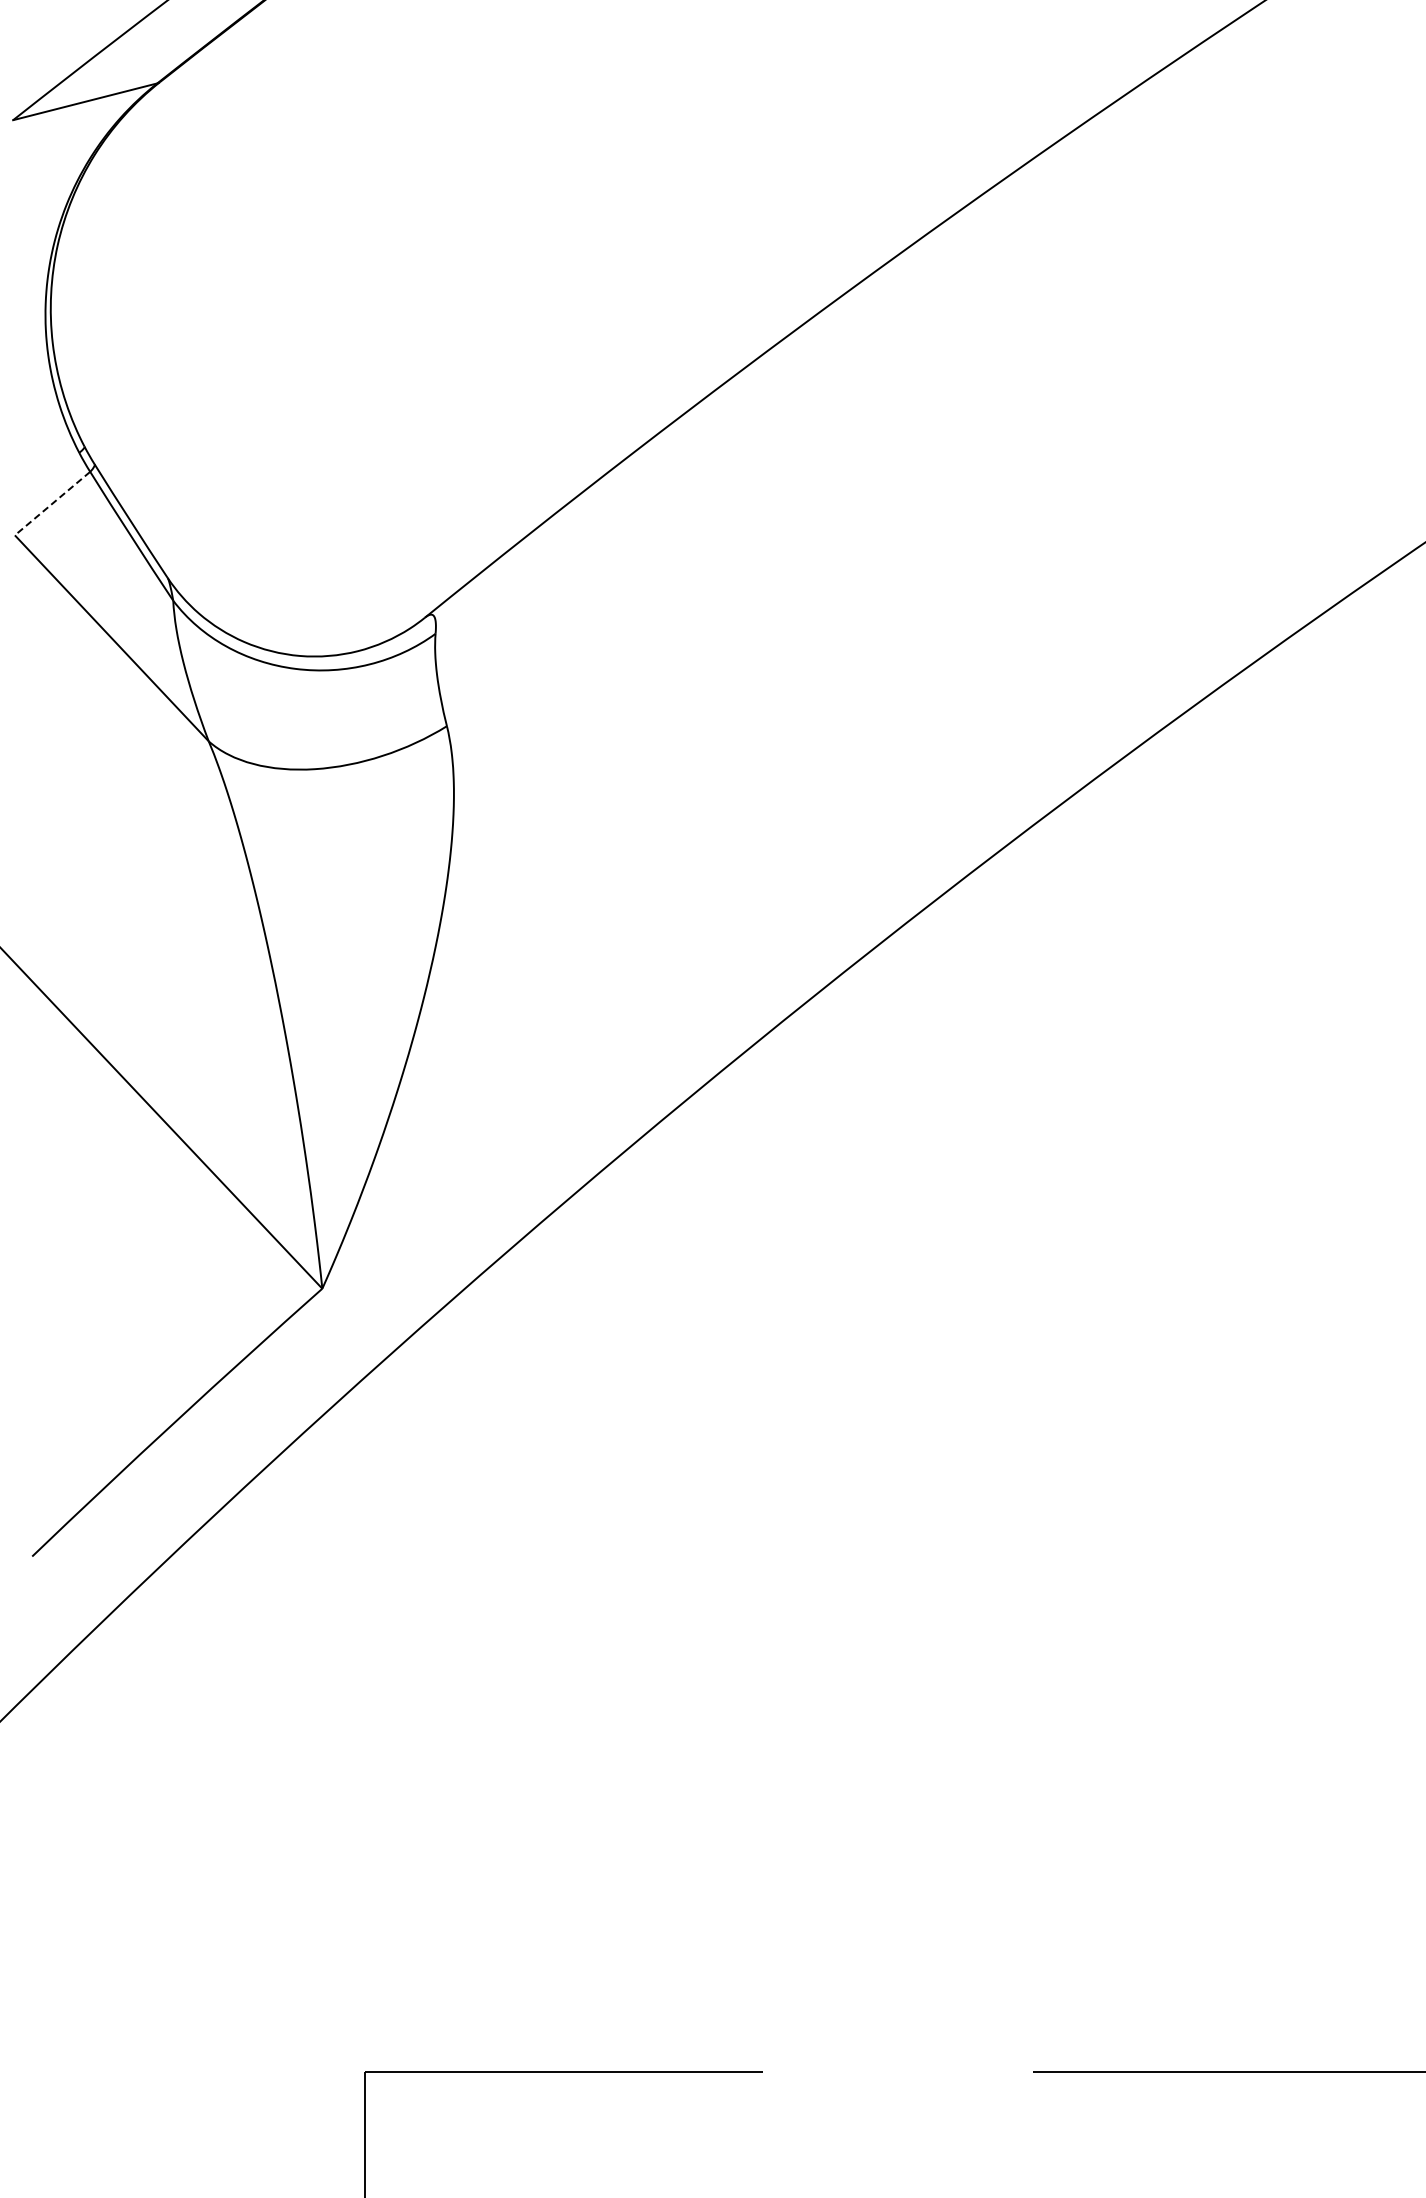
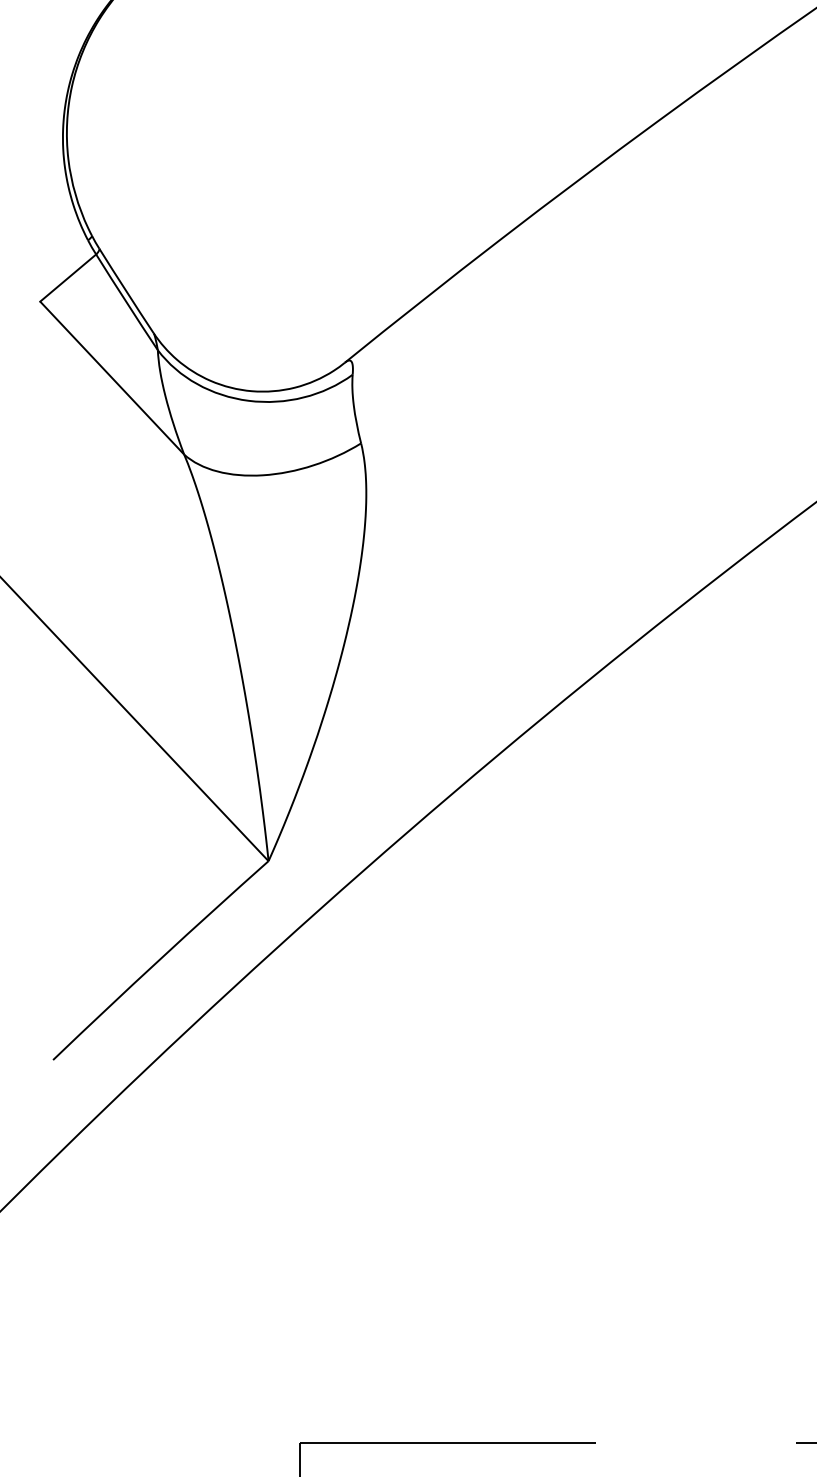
line: (52, 503) -> (68, 277), dashed -> solid

